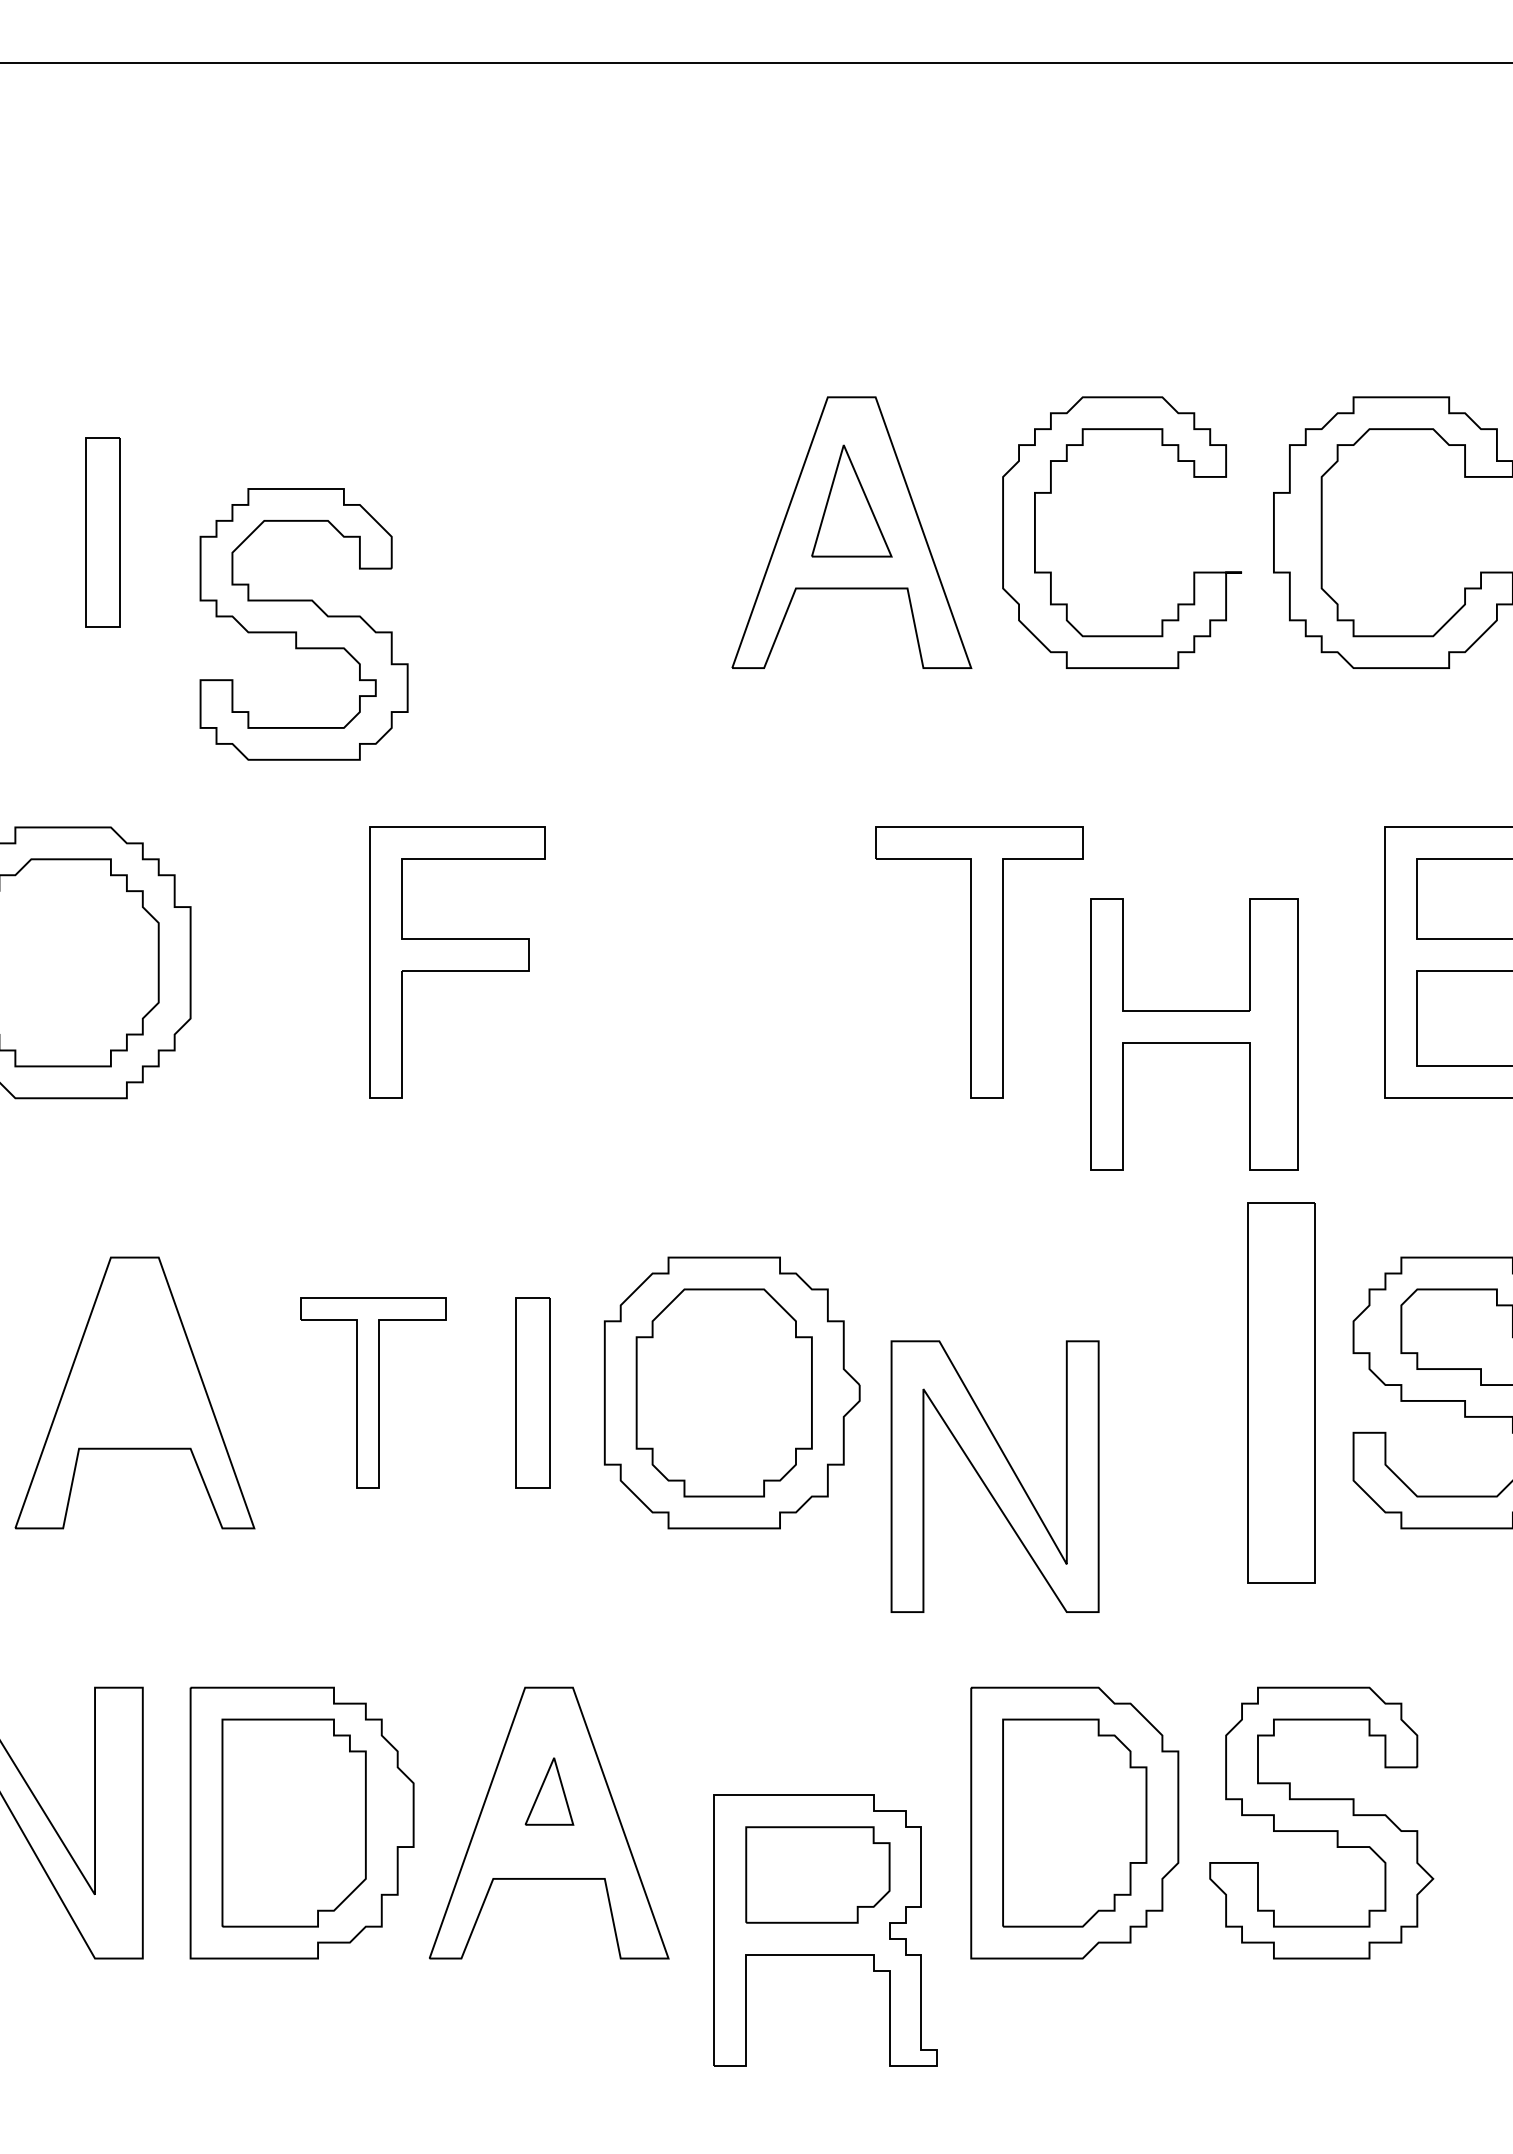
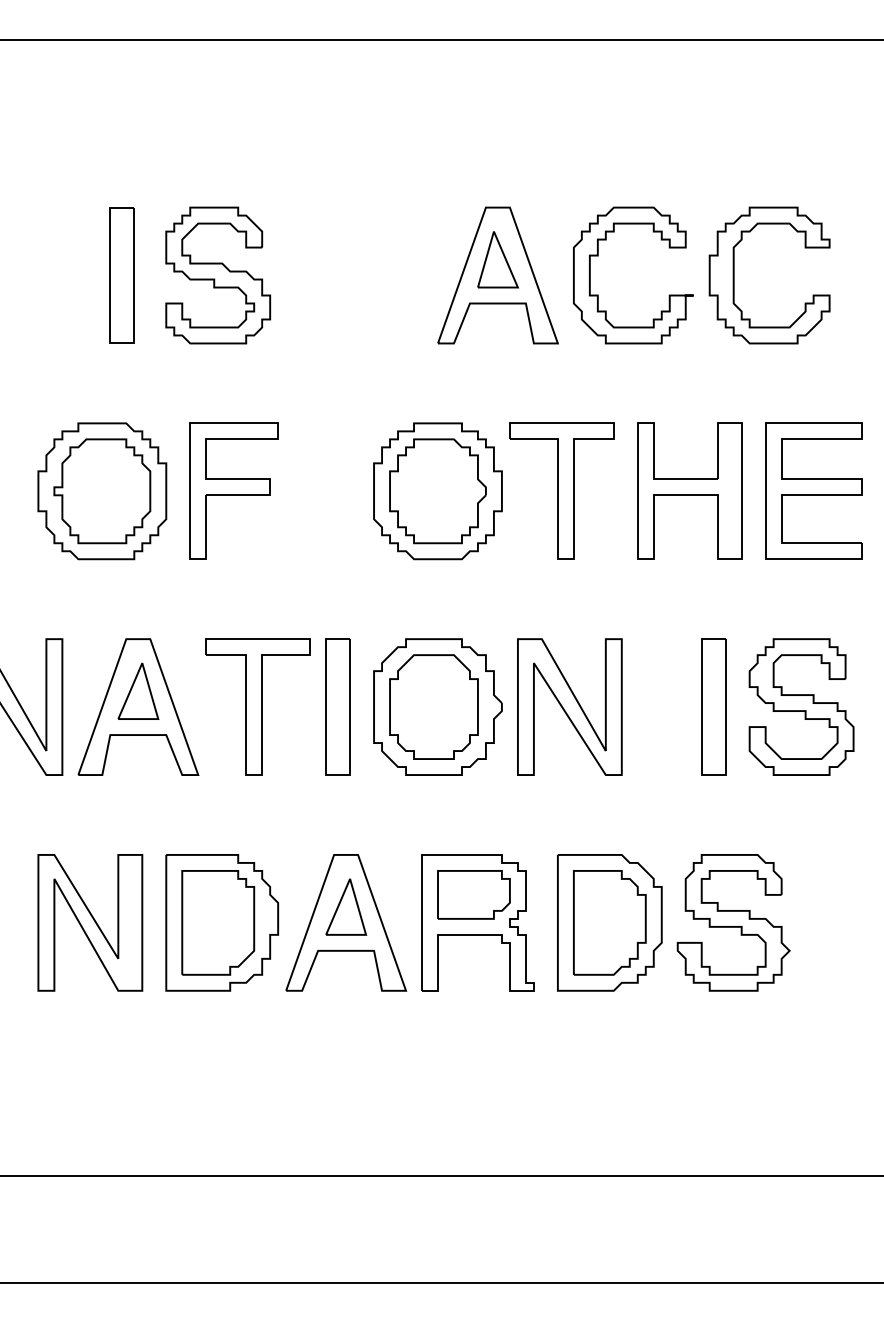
part: (101, 532) -> (121, 275), size x1.43
part: (304, 624) -> (218, 275), moved
part: (456, 961) -> (233, 490), moved
part: (731, 963) -> (437, 491), added
part: (1193, 1032) -> (689, 490), moved
part: (135, 1359) -> (138, 690), added
part: (372, 1391) -> (257, 706), size x1.43
part: (531, 1391) -> (337, 706), size x1.43
part: (1281, 1391) -> (713, 706), size x0.71
part: (994, 1475) -> (569, 706), moved
part: (549, 1790) -> (346, 906), size x1.67
part: (824, 1930) -> (477, 922), moved

